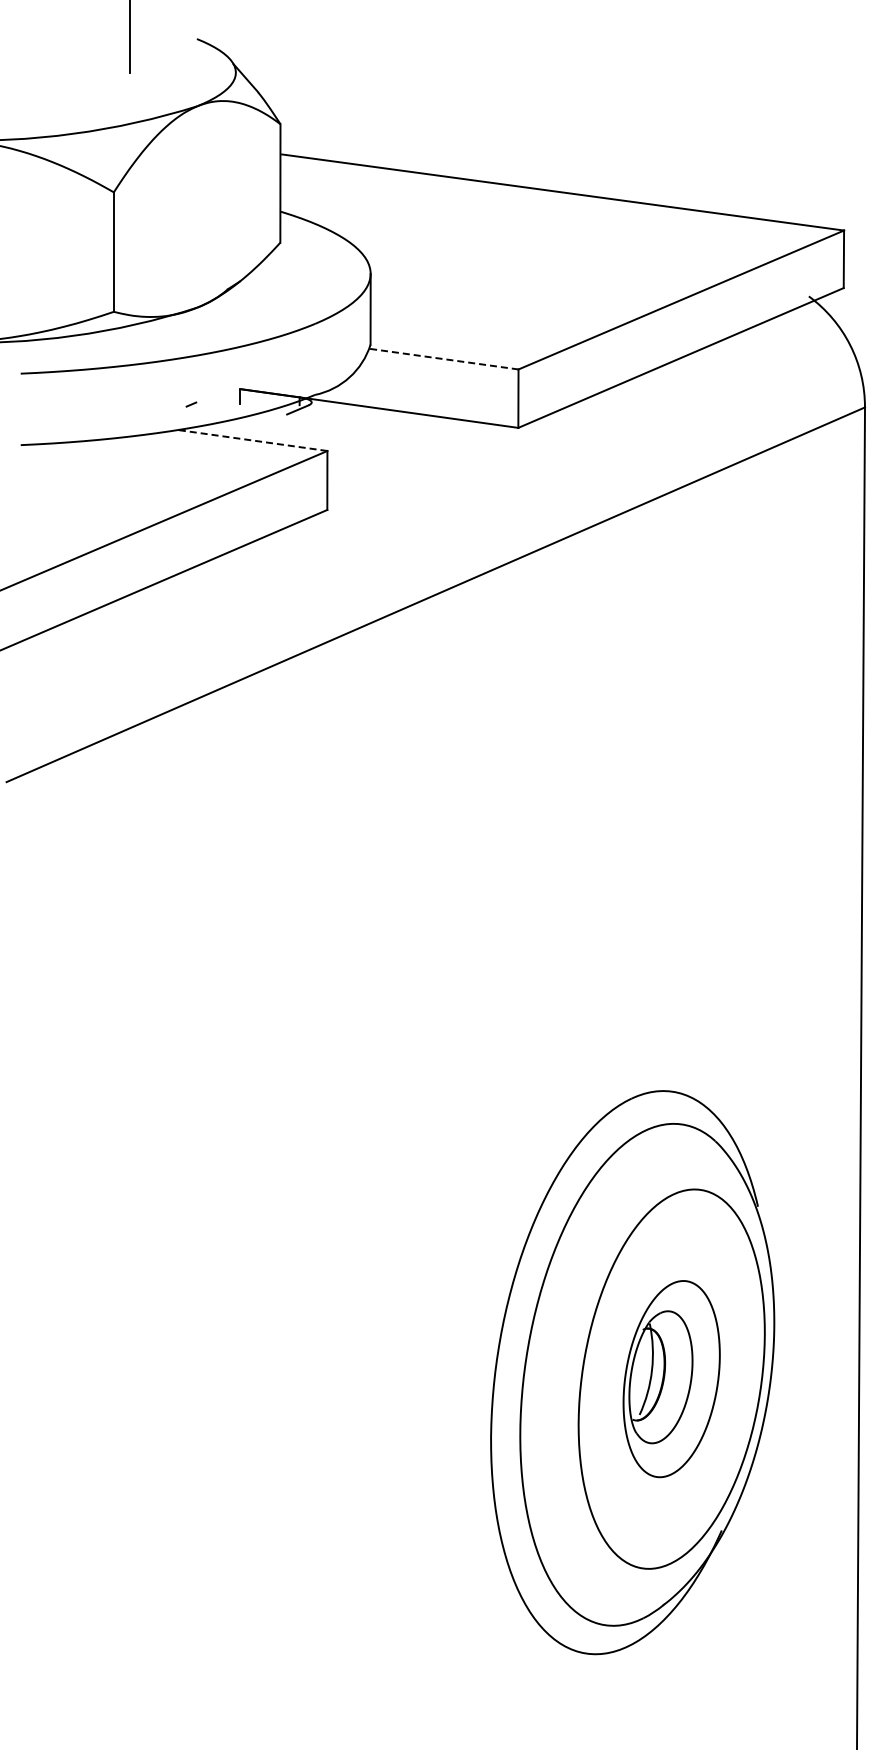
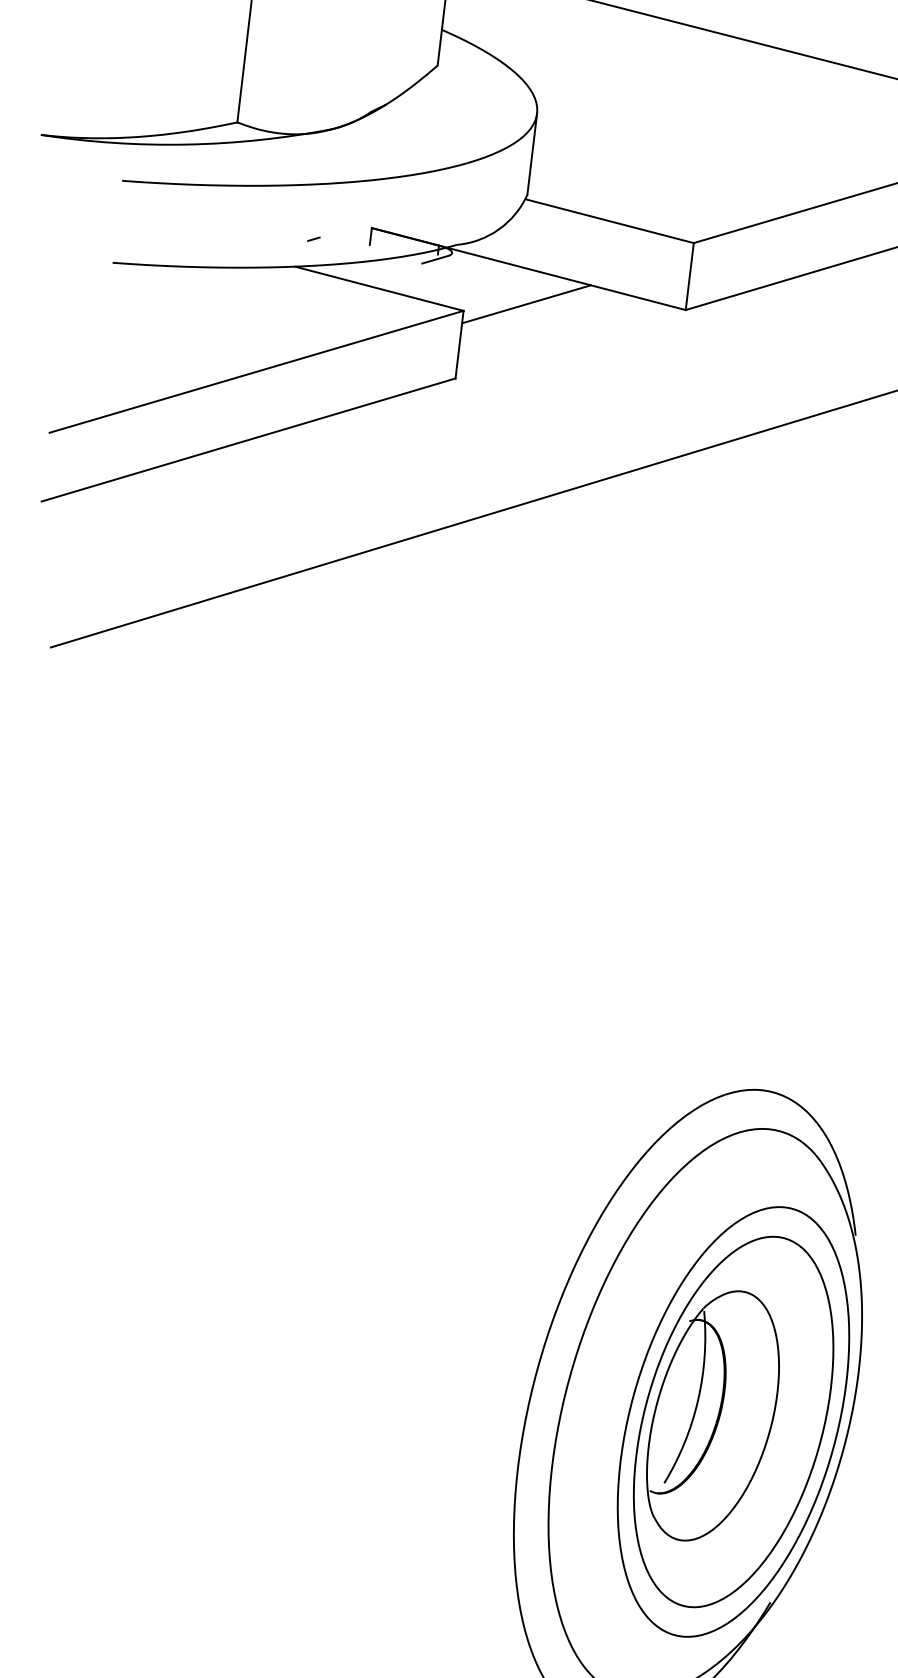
line: (444, 359) -> (610, 221), dashed -> solid
line: (380, 438) -> (526, 303), added
line: (252, 440) -> (379, 288), dashed -> solid
part: (671, 1378) -> (733, 1421), size x1.67

